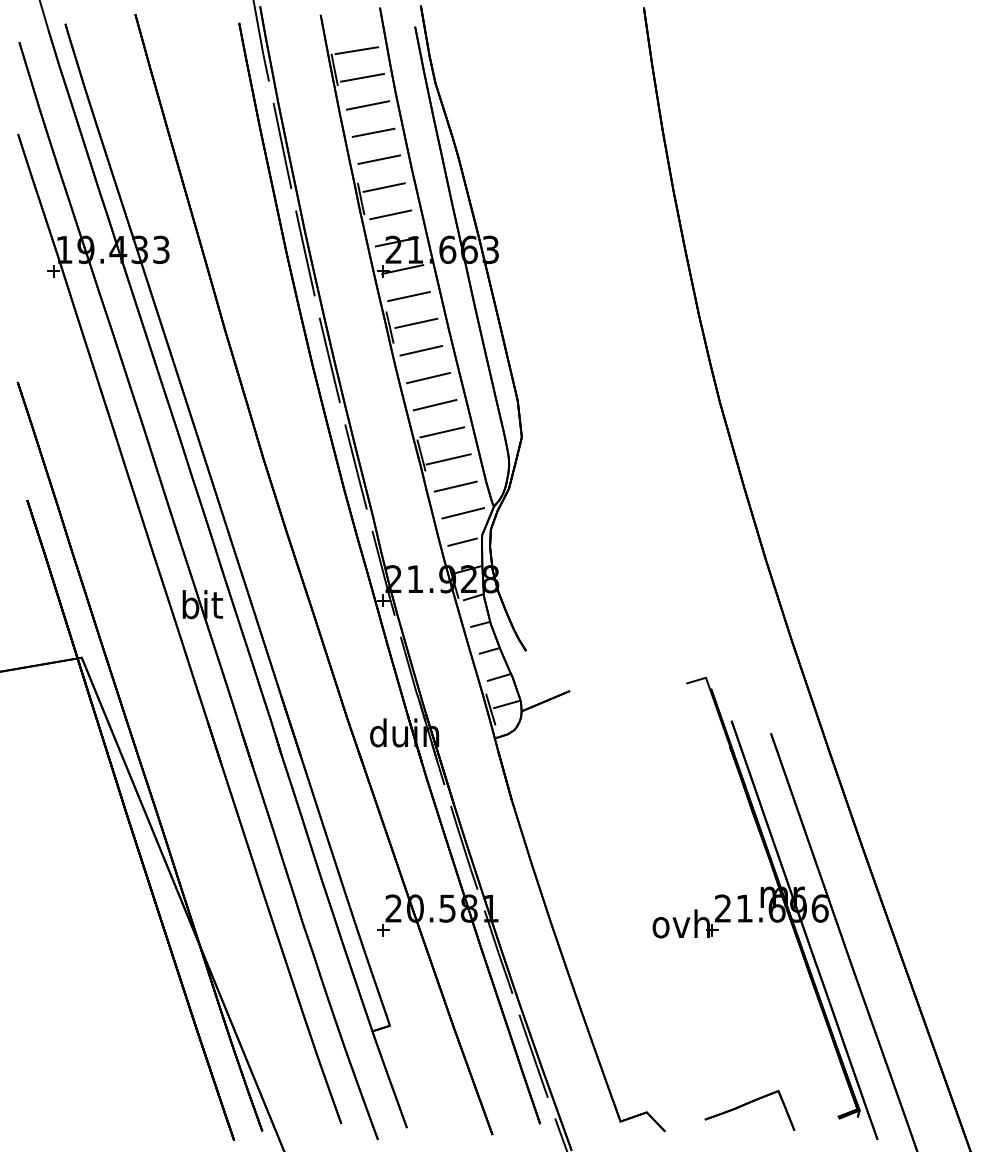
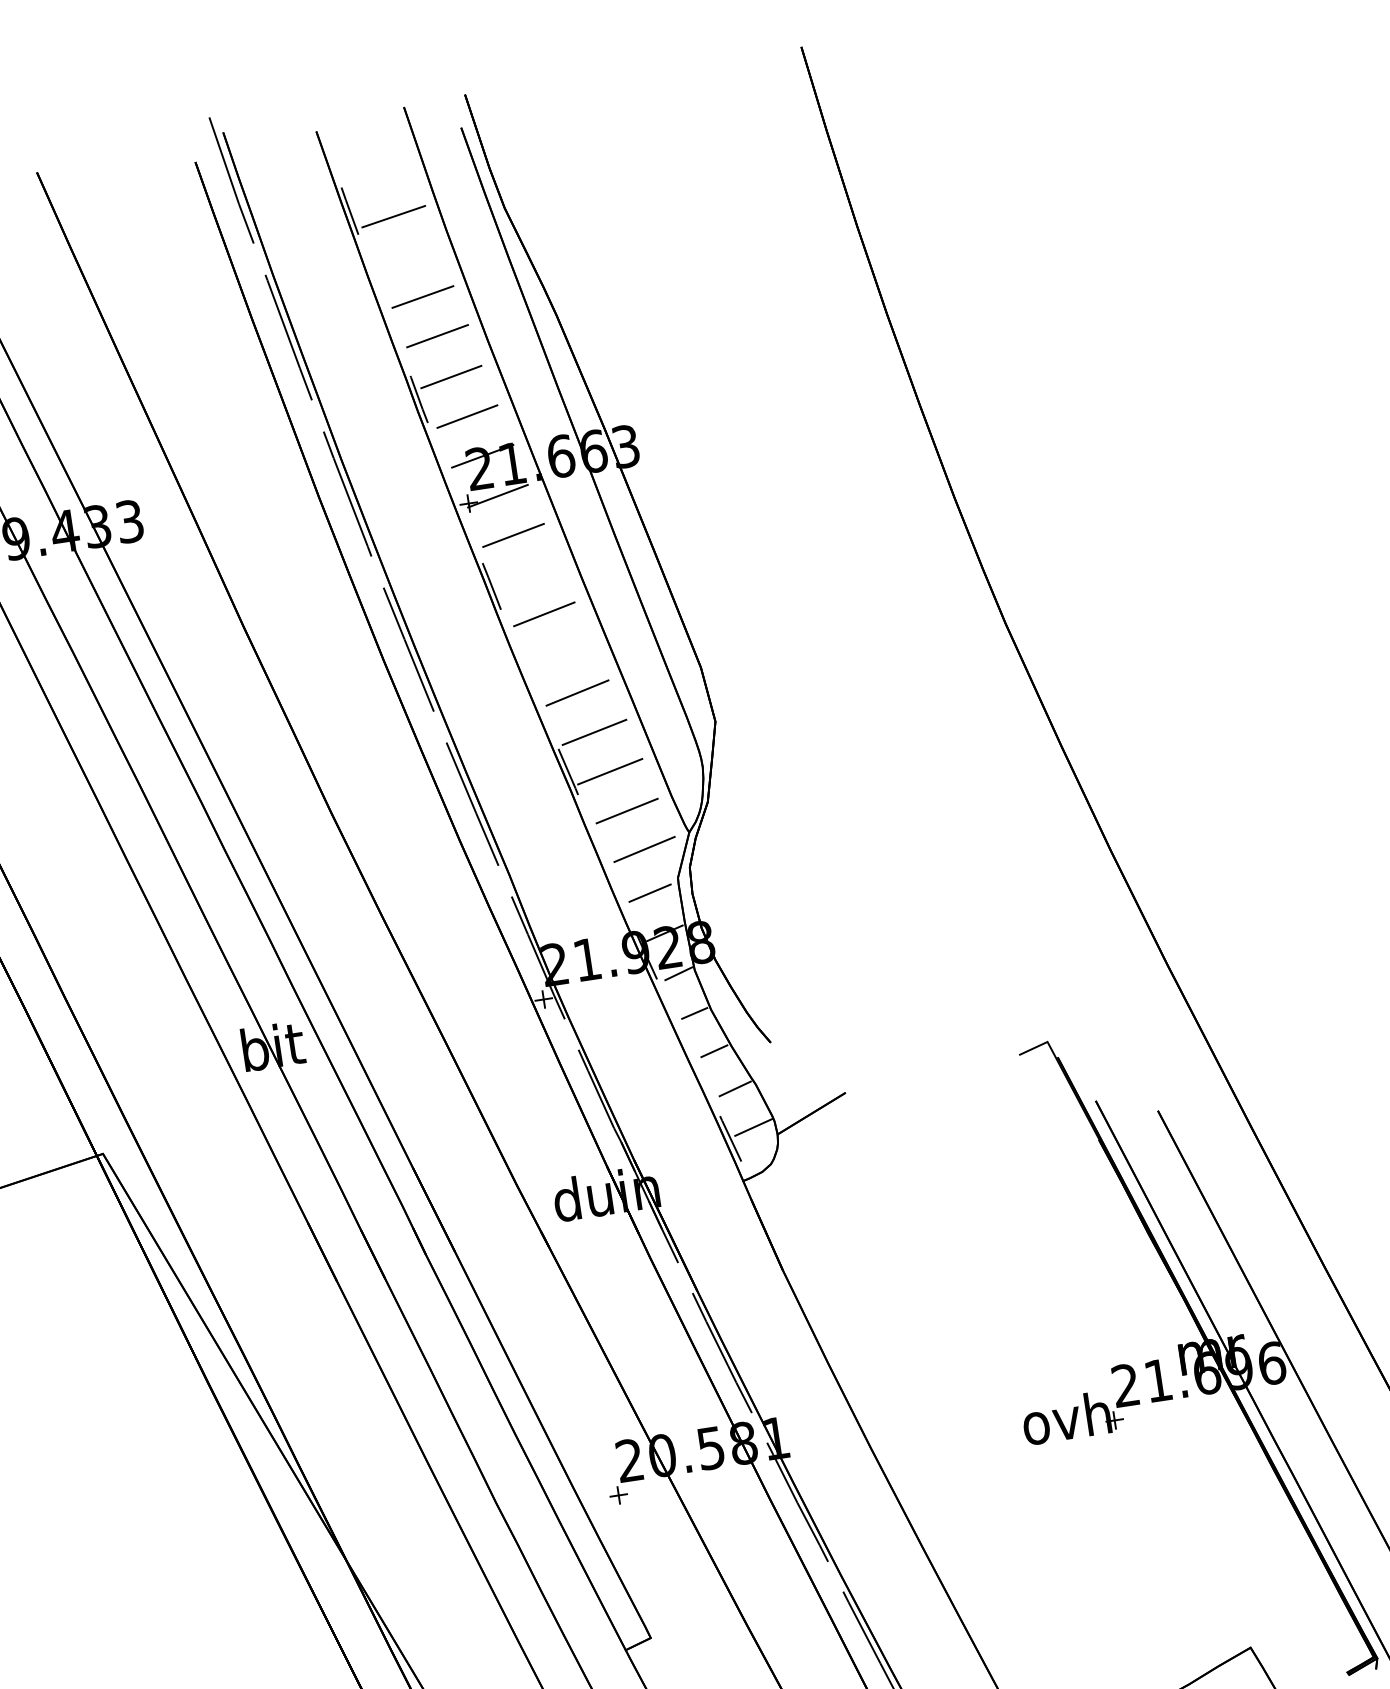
line: (356, 50) -> (378, 176), removed
line: (368, 105) -> (408, 257), removed
line: (416, 322) -> (530, 572), removed
line: (428, 378) -> (561, 654), removed

